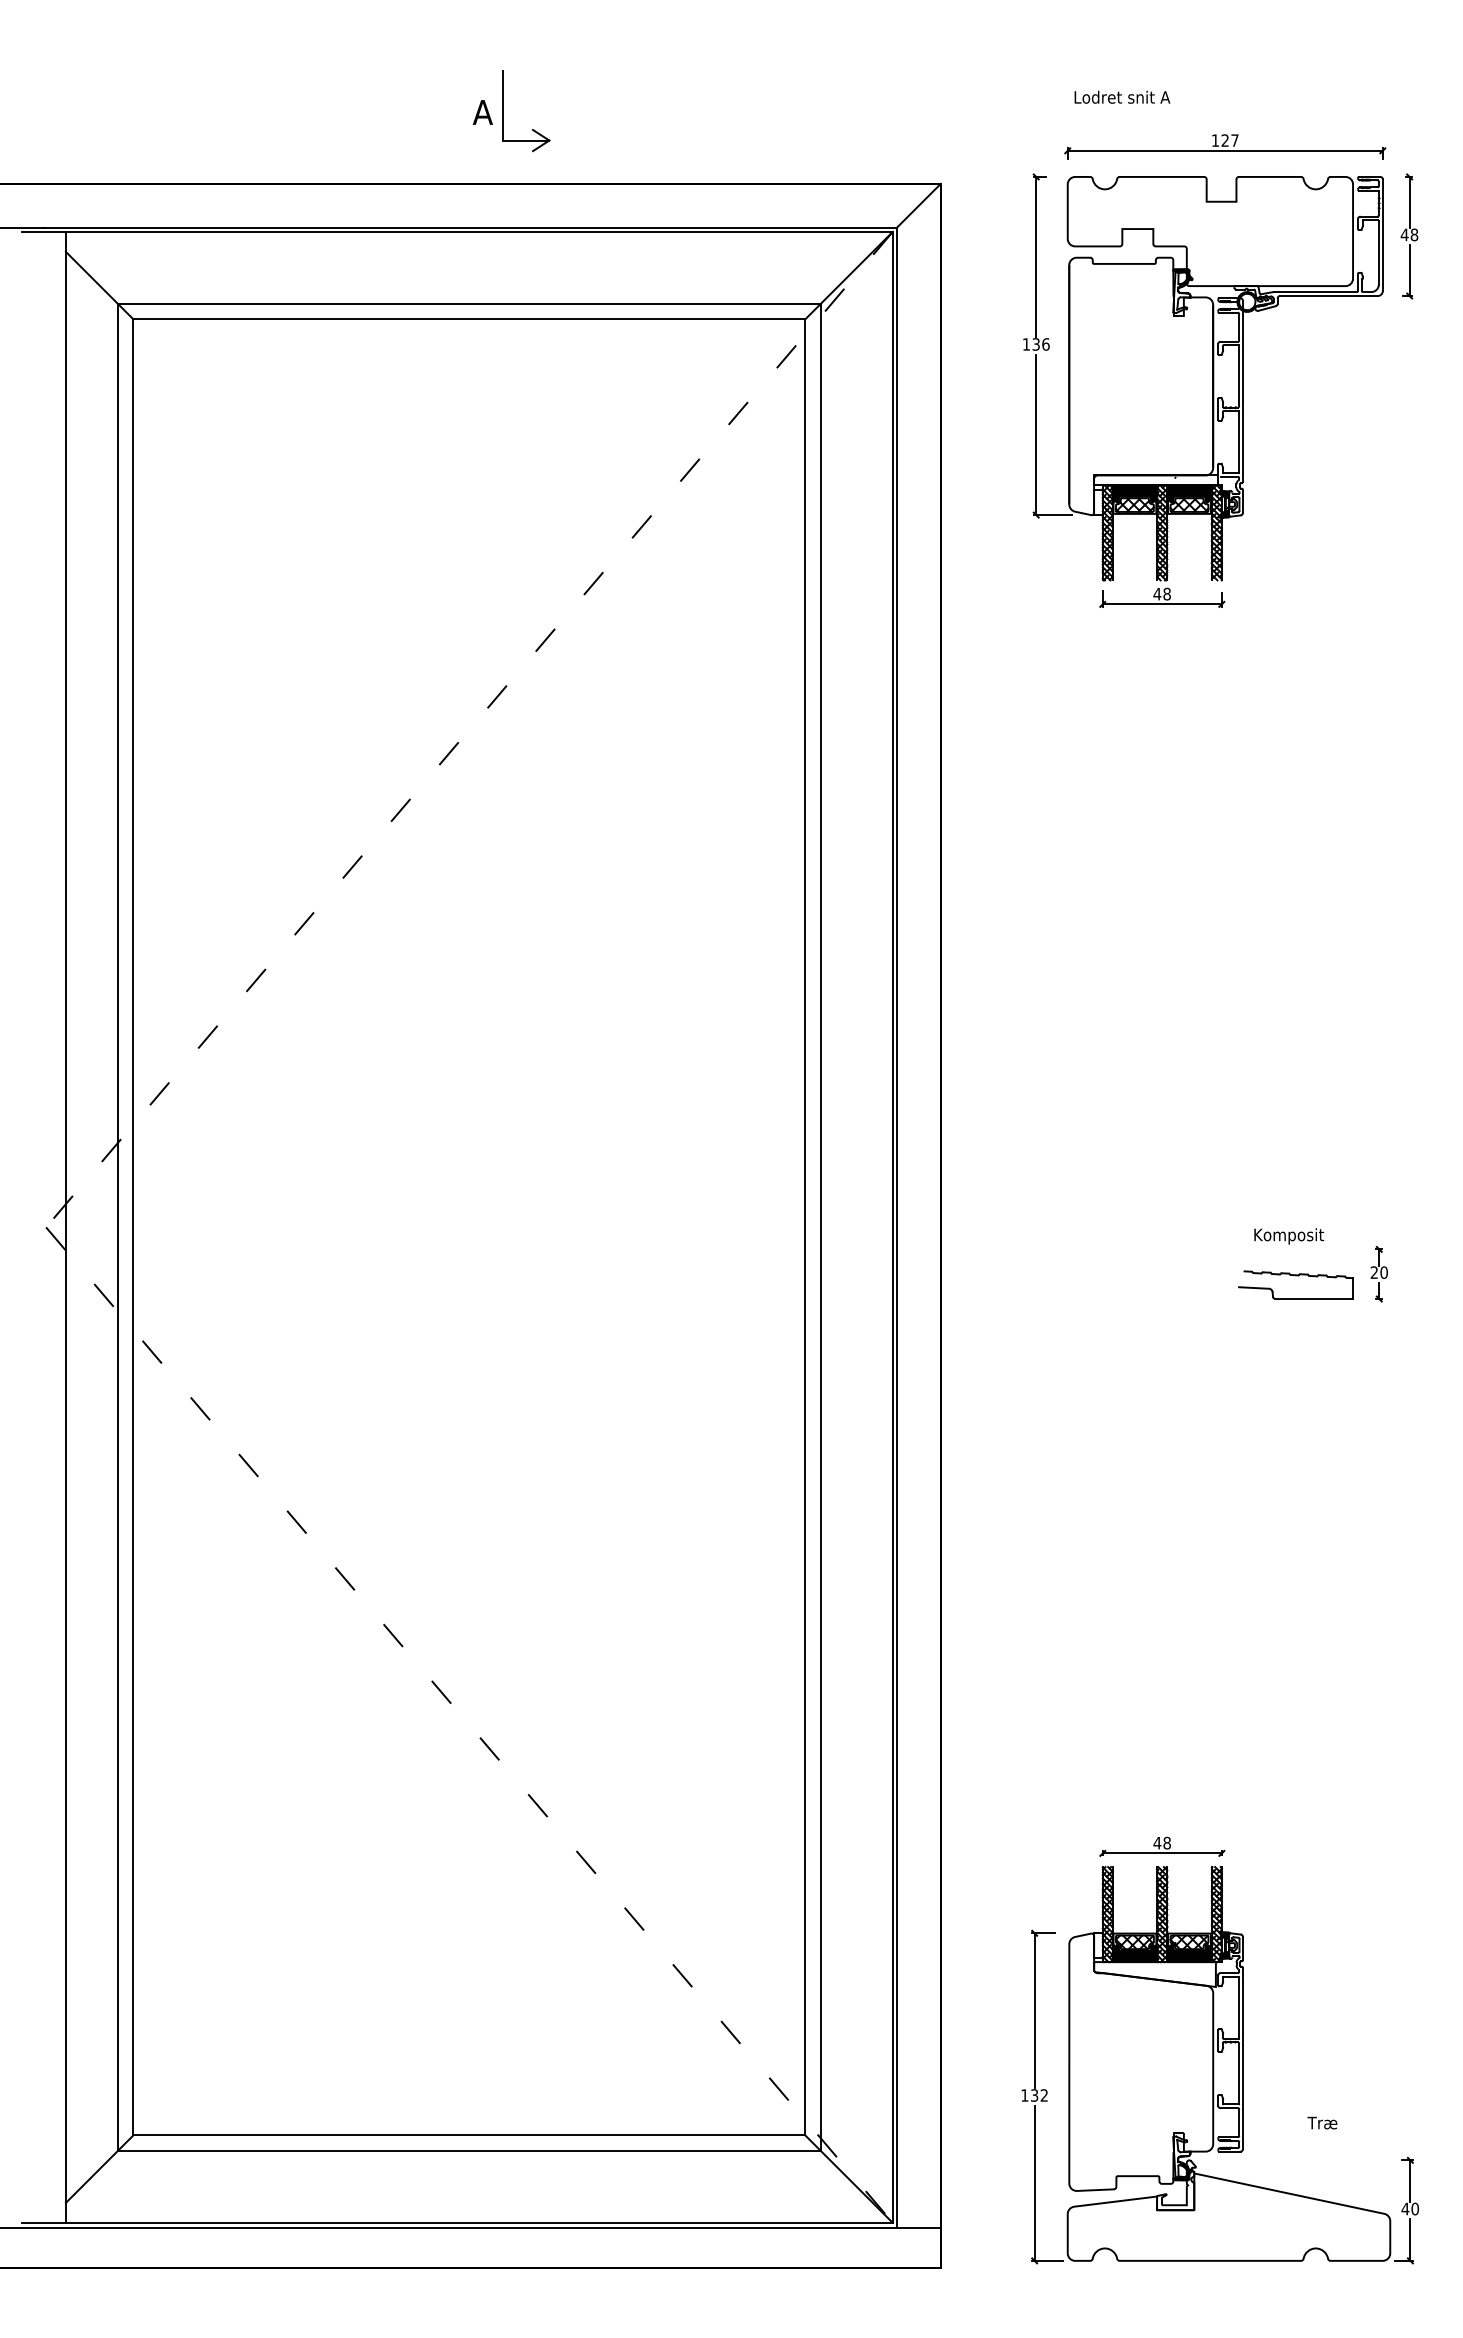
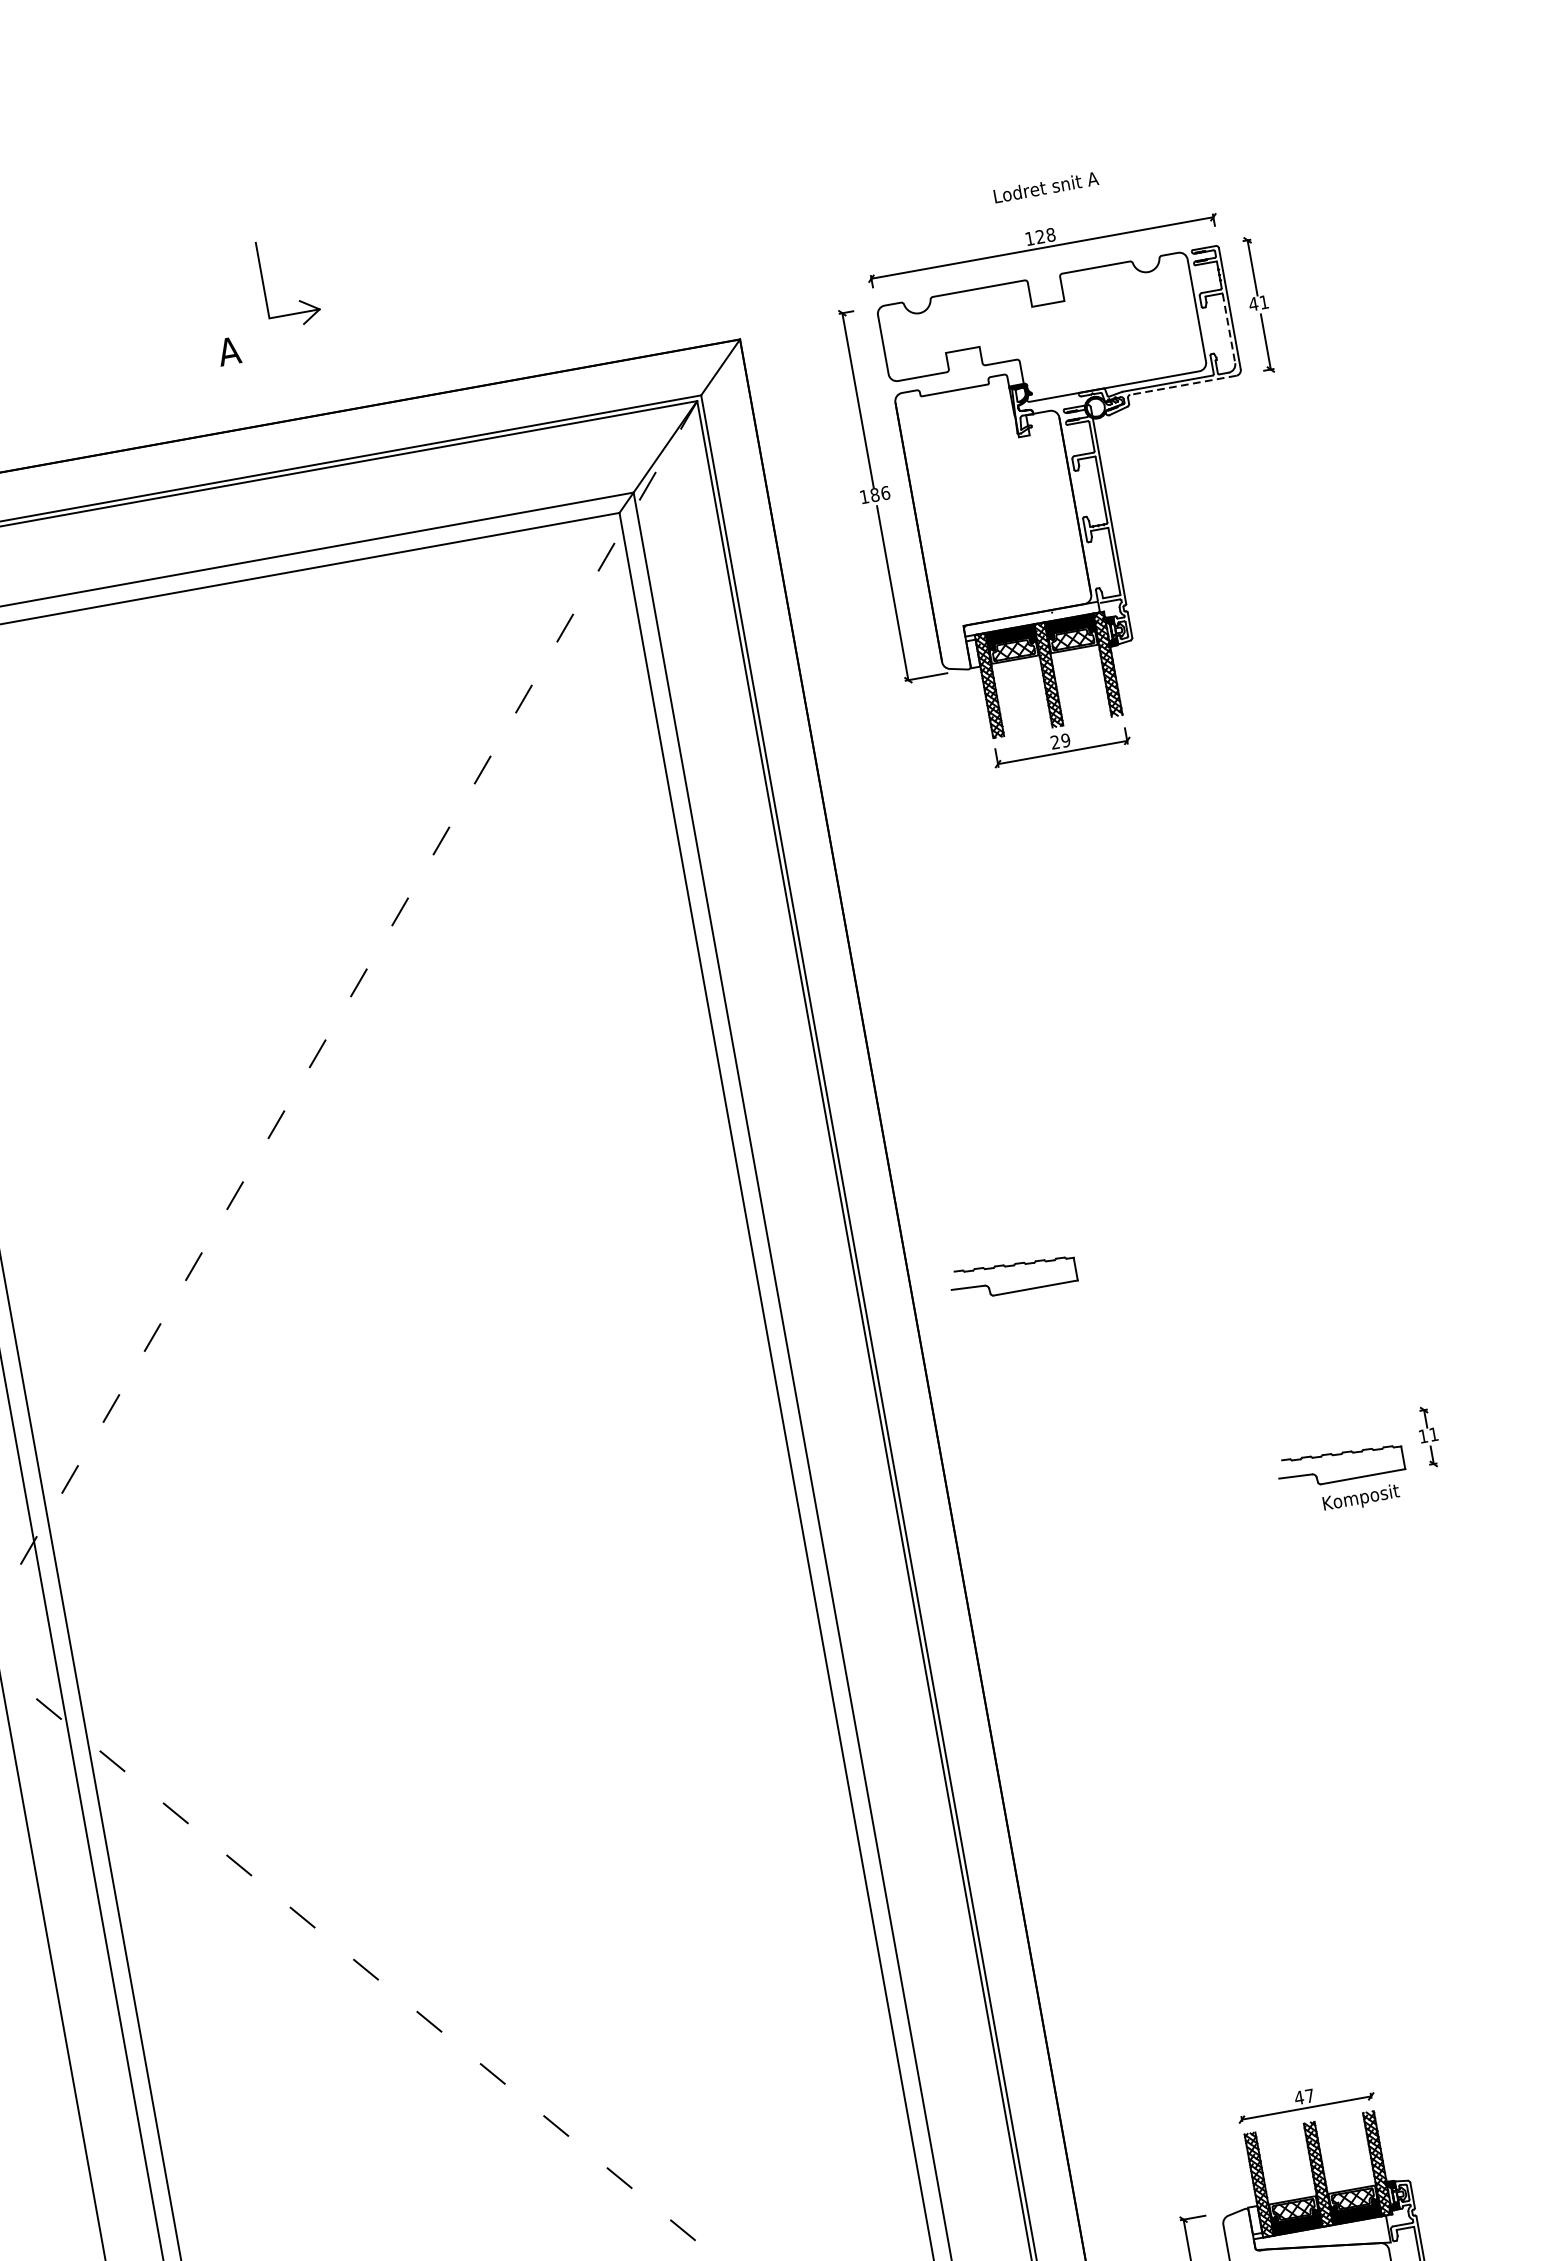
text: (1122, 96) -> (1046, 186), moved
part: (532, 129) -> (299, 300), moved
text: (1234, 140) -> (1050, 234), 127 -> 128
text: (1414, 234) -> (1264, 301), 48 -> 41
line: (1378, 252) -> (1228, 328), solid -> dashed
line: (1328, 296) -> (1182, 385), solid -> dashed
text: (1035, 344) -> (874, 495), 136 -> 186
text: (1161, 593) -> (1059, 740), 48 -> 29
part: (1033, 1055) -> (1010, 1267), added
text: (1288, 1236) -> (1360, 1498), moved
text: (1378, 1272) -> (1427, 1435), 20 -> 11
text: (1166, 1842) -> (1308, 2095), 48 -> 47

